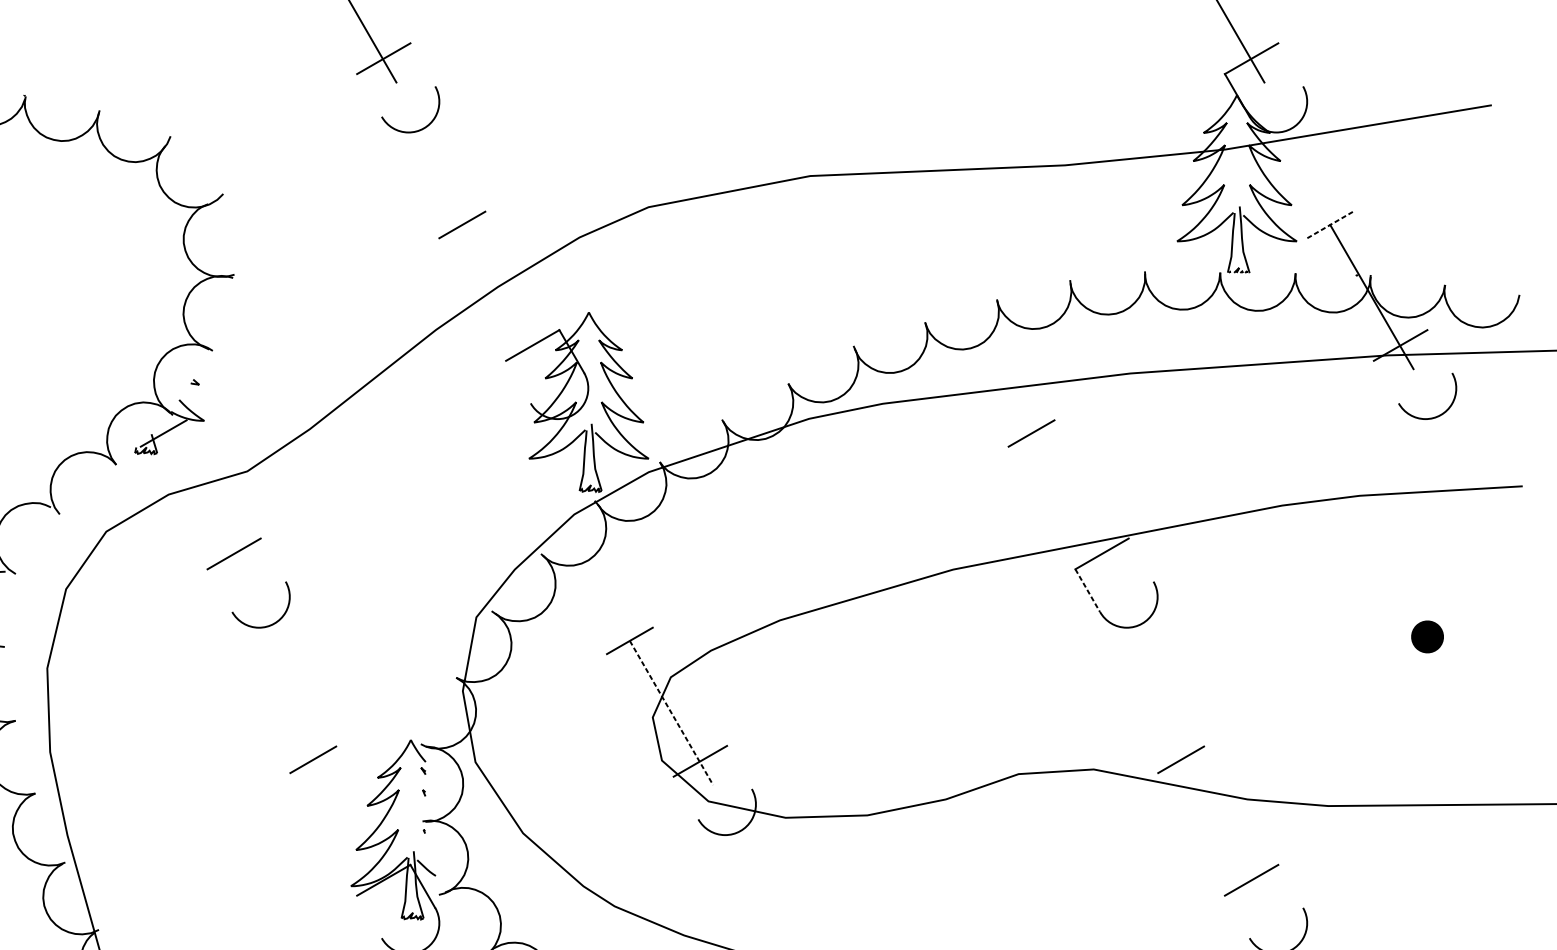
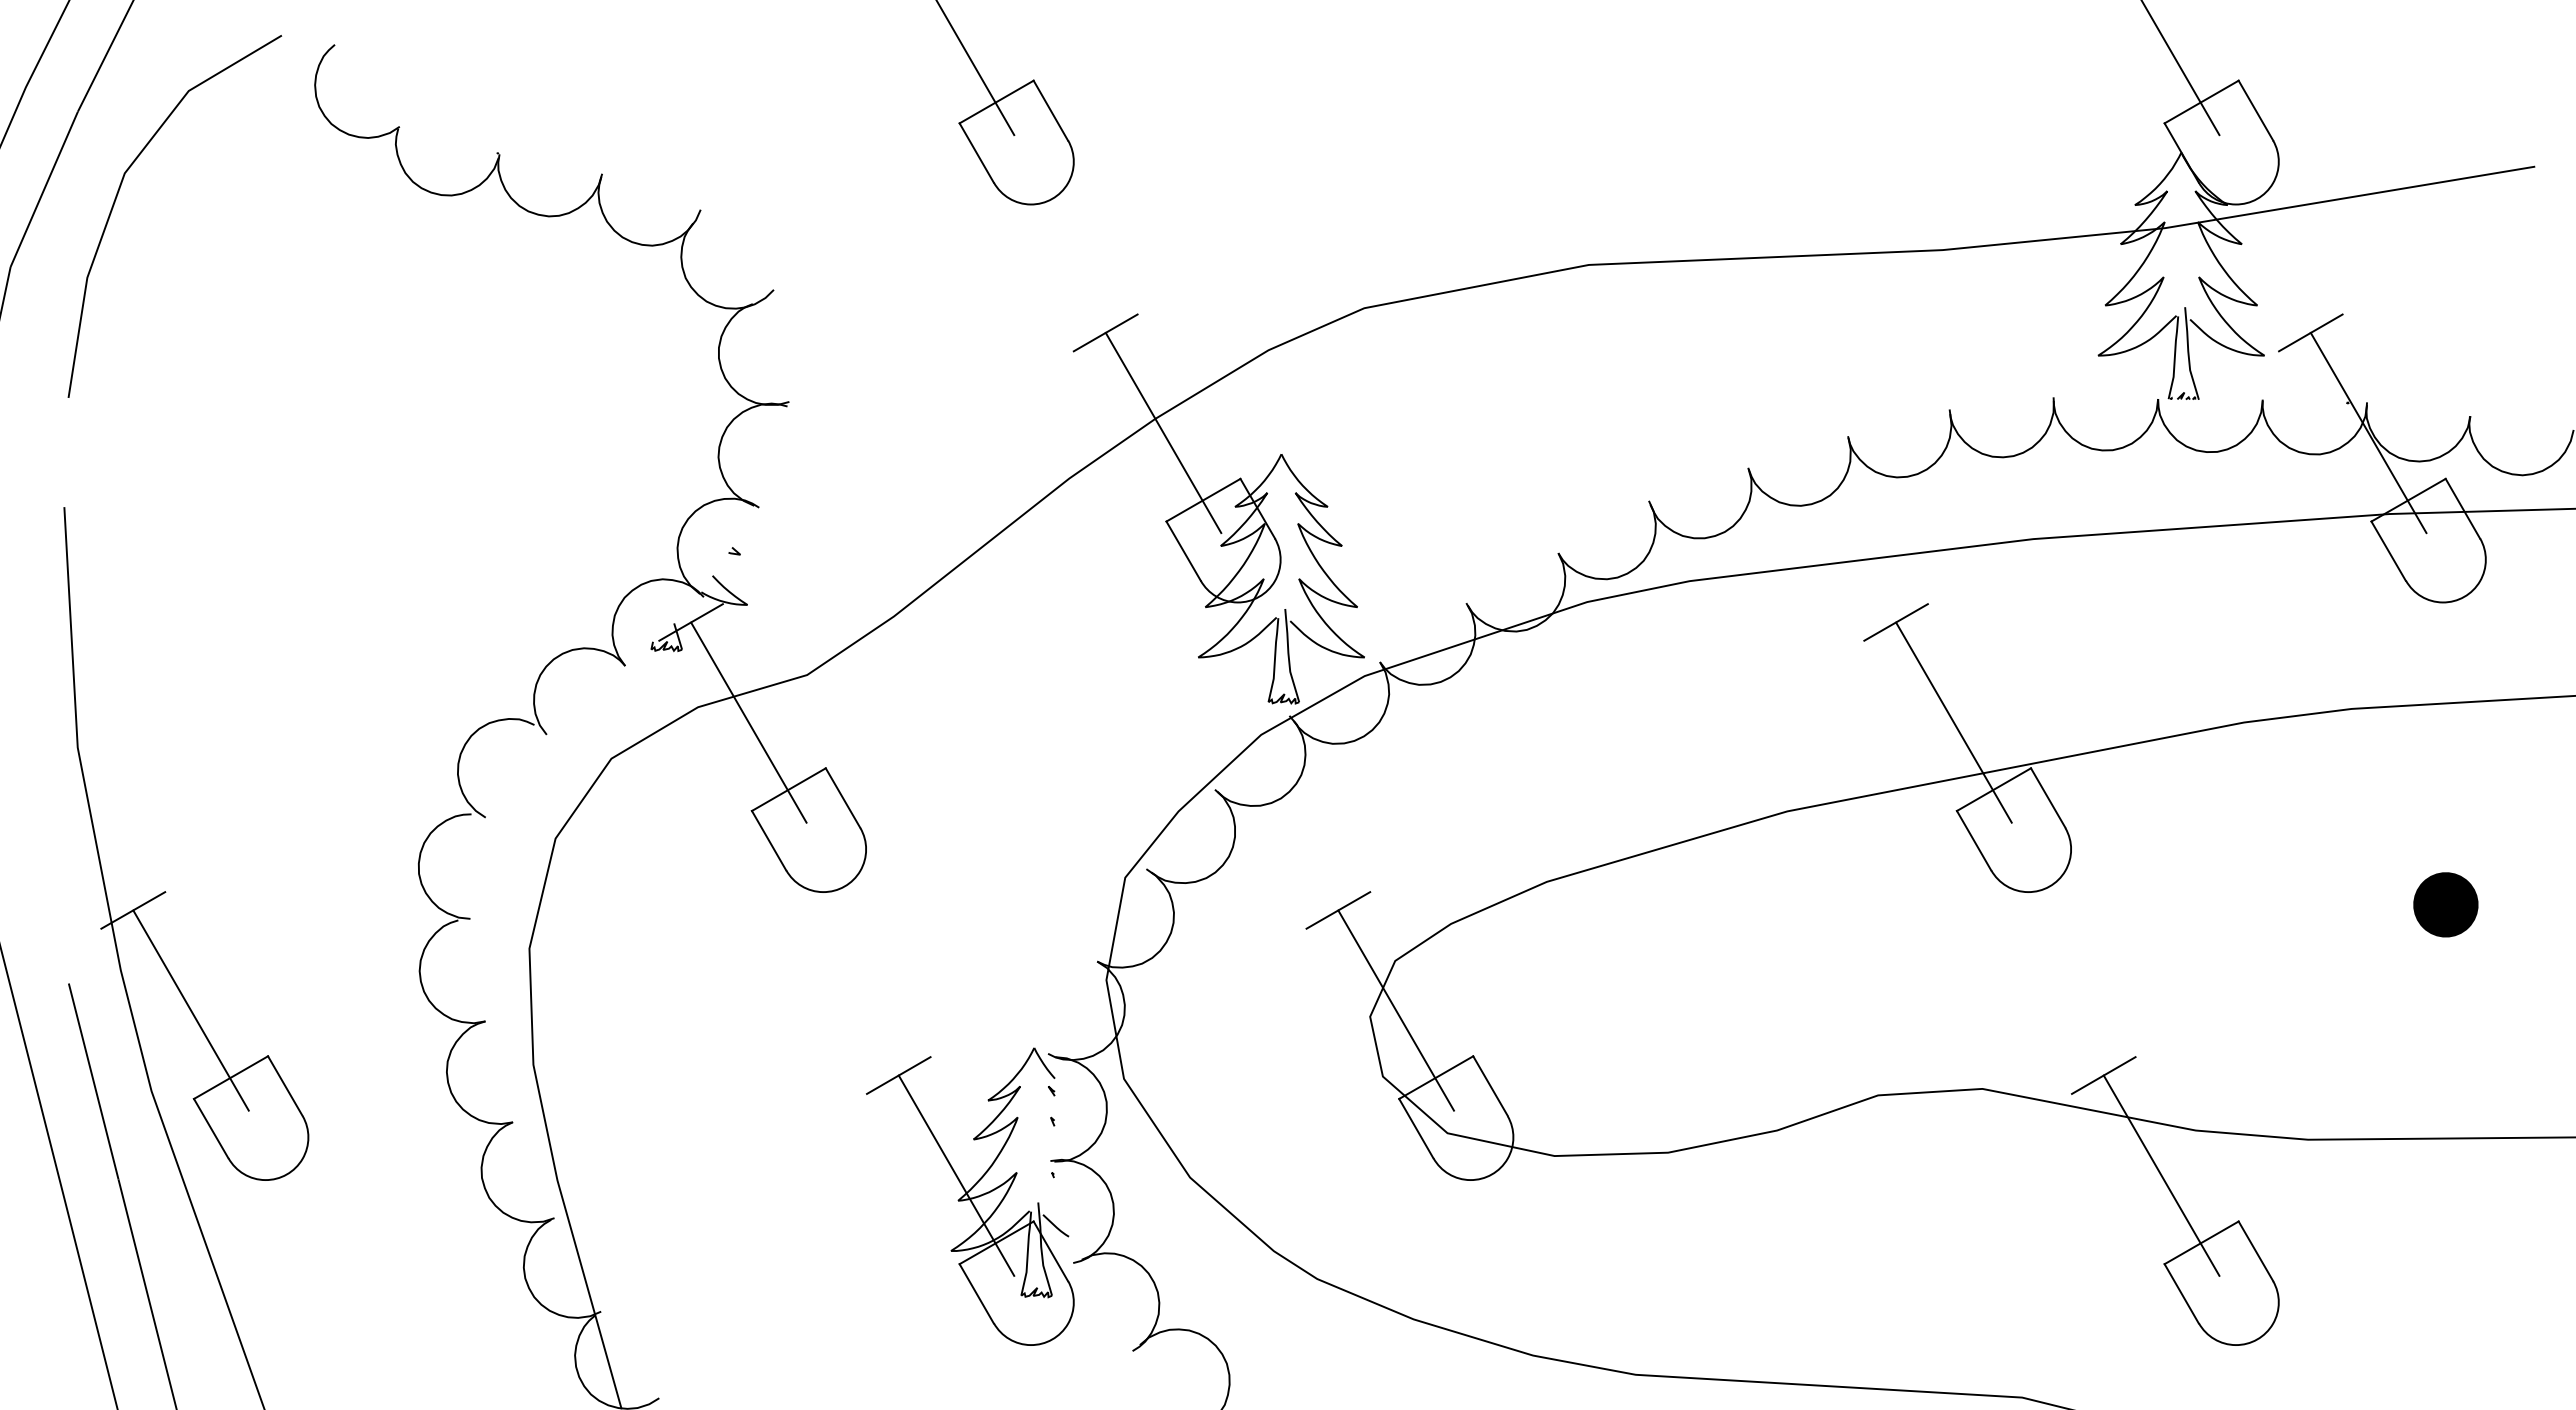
line: (422, 64) -> (1050, 110), added
line: (1290, 64) -> (2255, 110), added
line: (369, 95) -> (976, 152), added
line: (1330, 224) -> (2310, 332), dashed -> solid
line: (503, 296) -> (1163, 432), added
line: (1439, 351) -> (2462, 508), added
line: (518, 381) -> (1183, 550), added
line: (1386, 381) -> (2388, 550), added
line: (205, 505) -> (748, 722), added
line: (1072, 505) -> (1953, 722), added
line: (272, 559) -> (842, 797), added
line: (1141, 559) -> (2048, 797), added
line: (219, 590) -> (768, 840), added
line: (1088, 591) -> (1974, 841), dashed -> solid
part: (1427, 636) -> (2445, 904), size x1.43
line: (671, 712) -> (1396, 1010), dashed -> solid
line: (739, 767) -> (1490, 1085), added
line: (686, 797) -> (1416, 1128), added
line: (354, 831) -> (956, 1175), added
line: (1222, 831) -> (2161, 1175), added
line: (1290, 886) -> (2255, 1251), added
line: (369, 916) -> (976, 1293), added
line: (1237, 916) -> (2181, 1293), added

